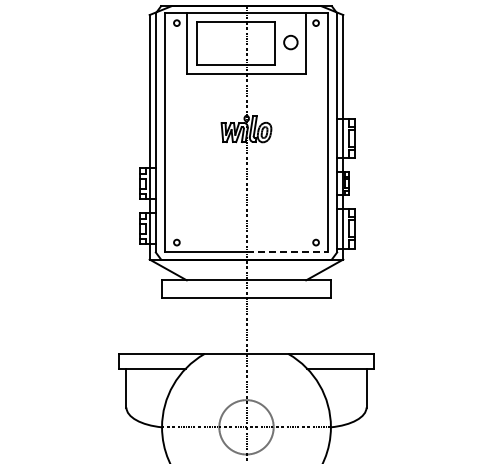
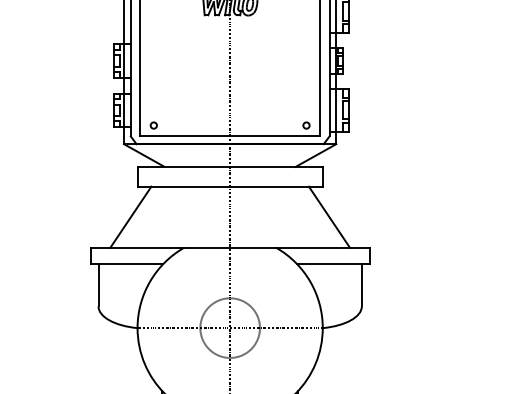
line: (287, 252) -> (275, 136), dashed -> solid
line: (155, 326) -> (130, 217), added
line: (336, 326) -> (328, 217), added

